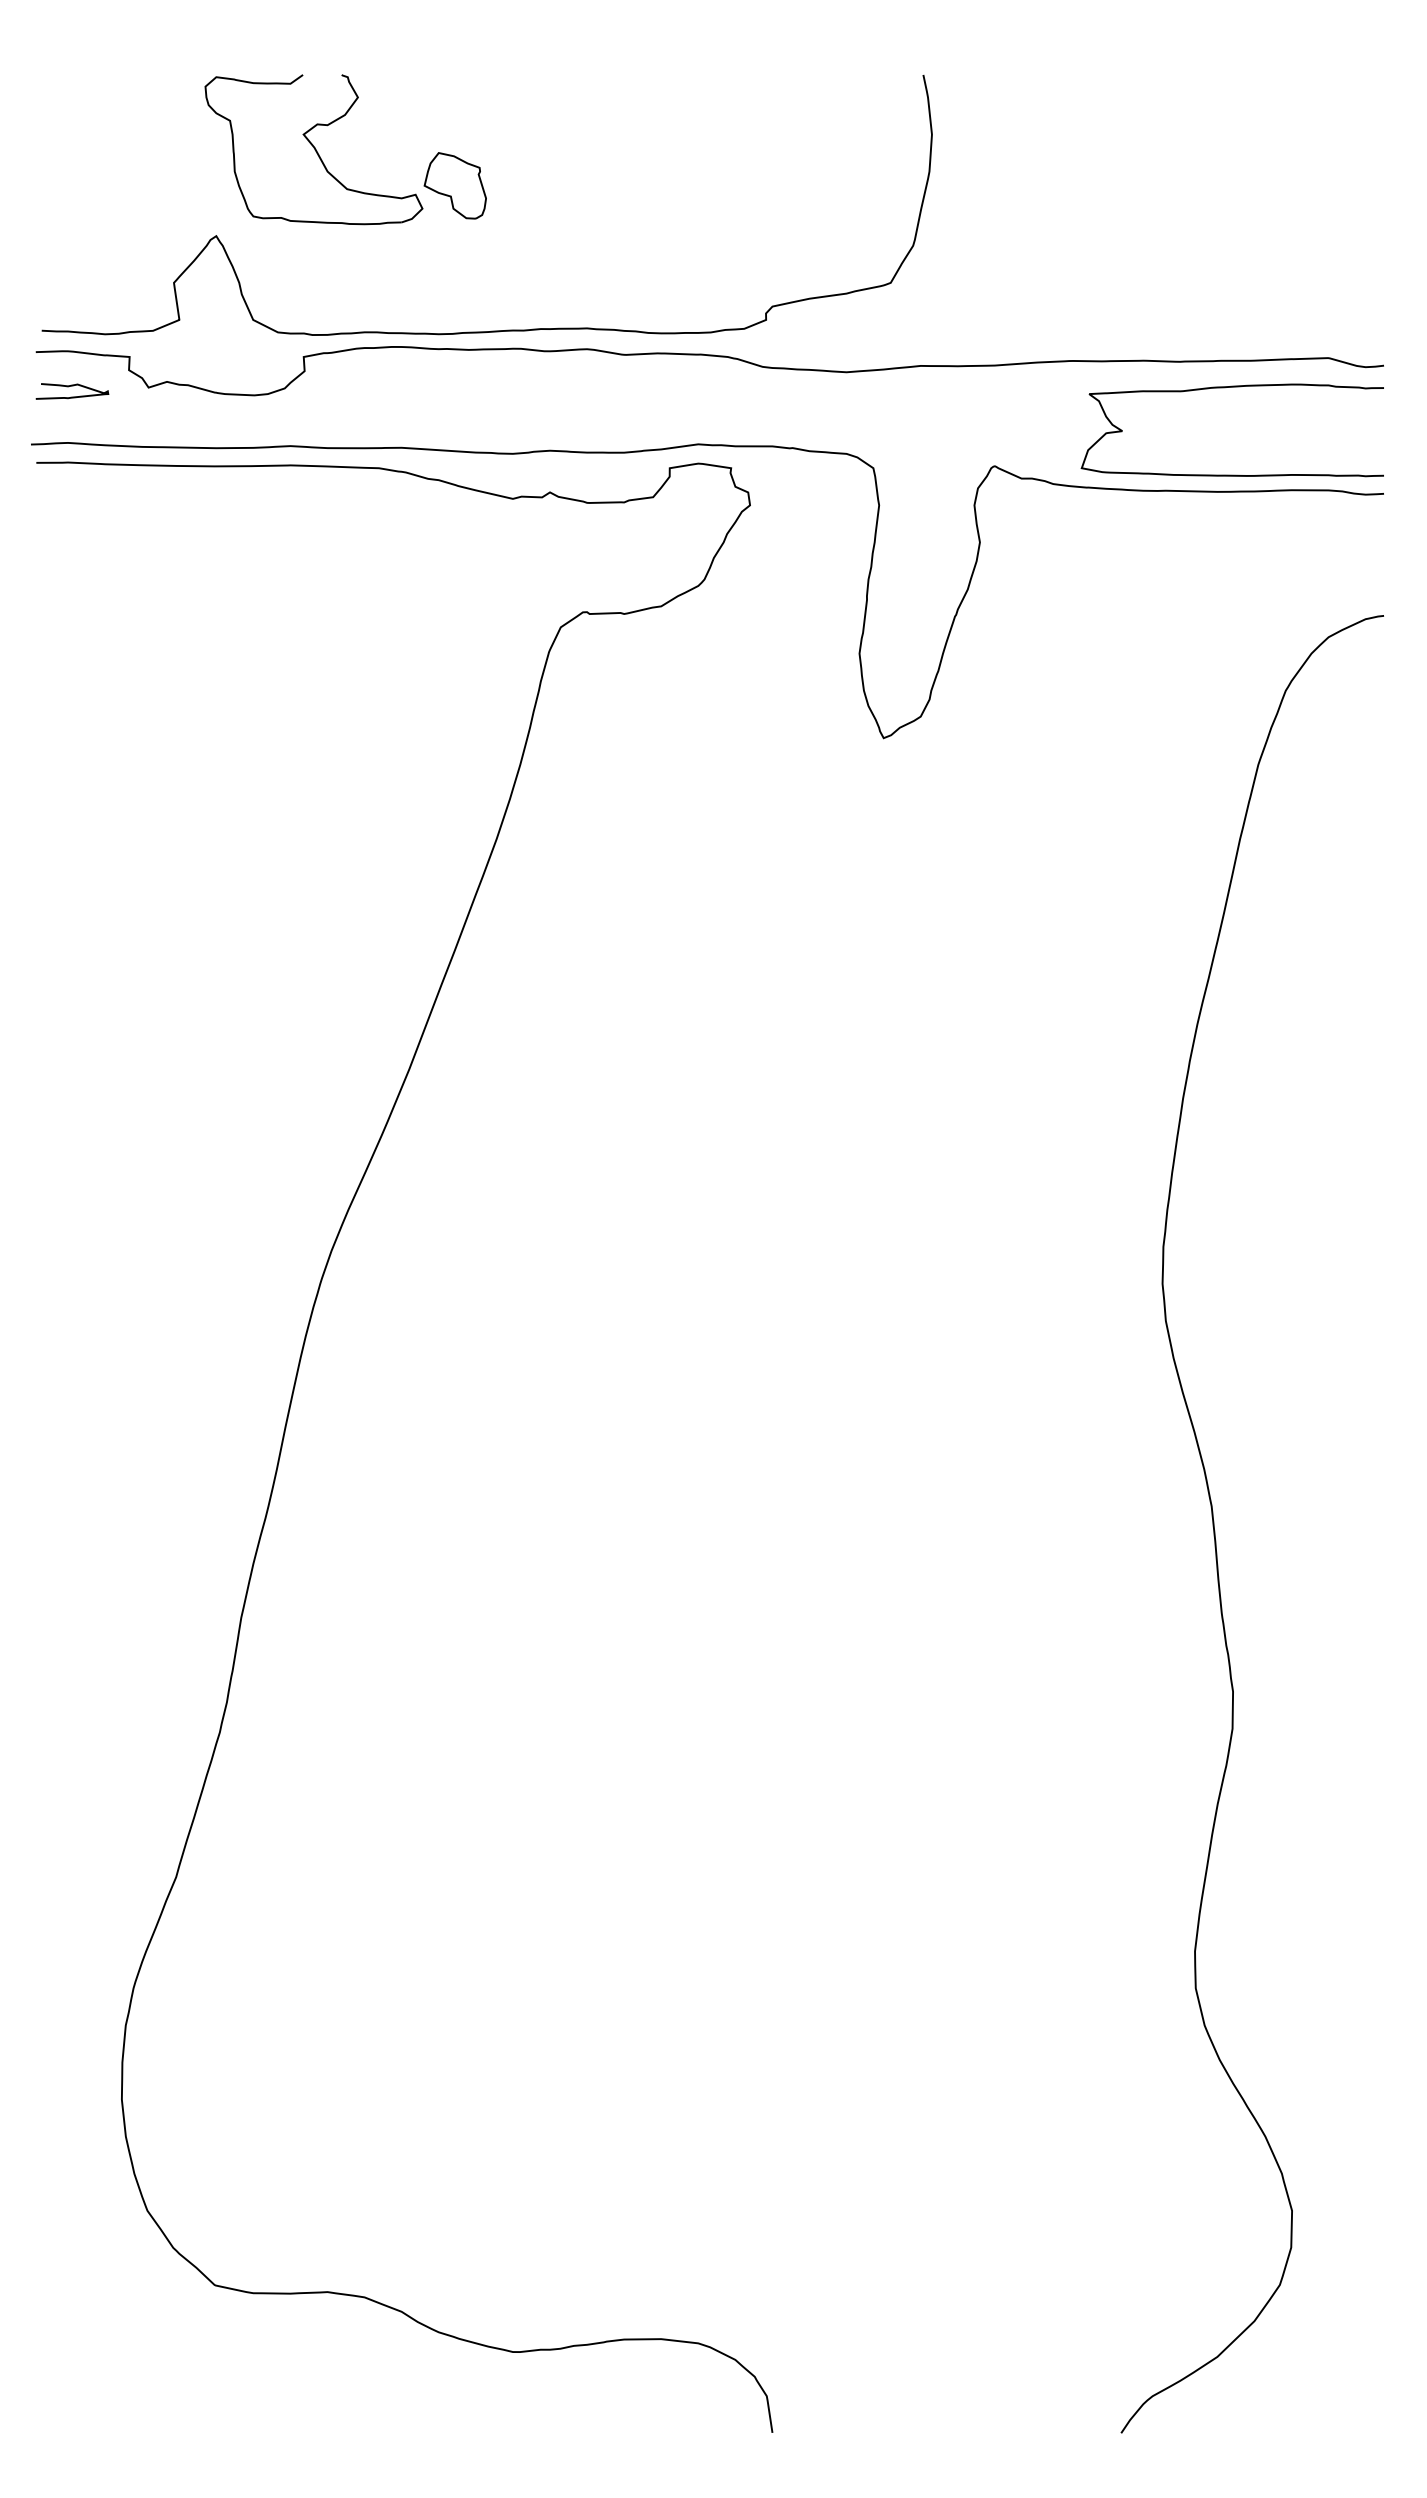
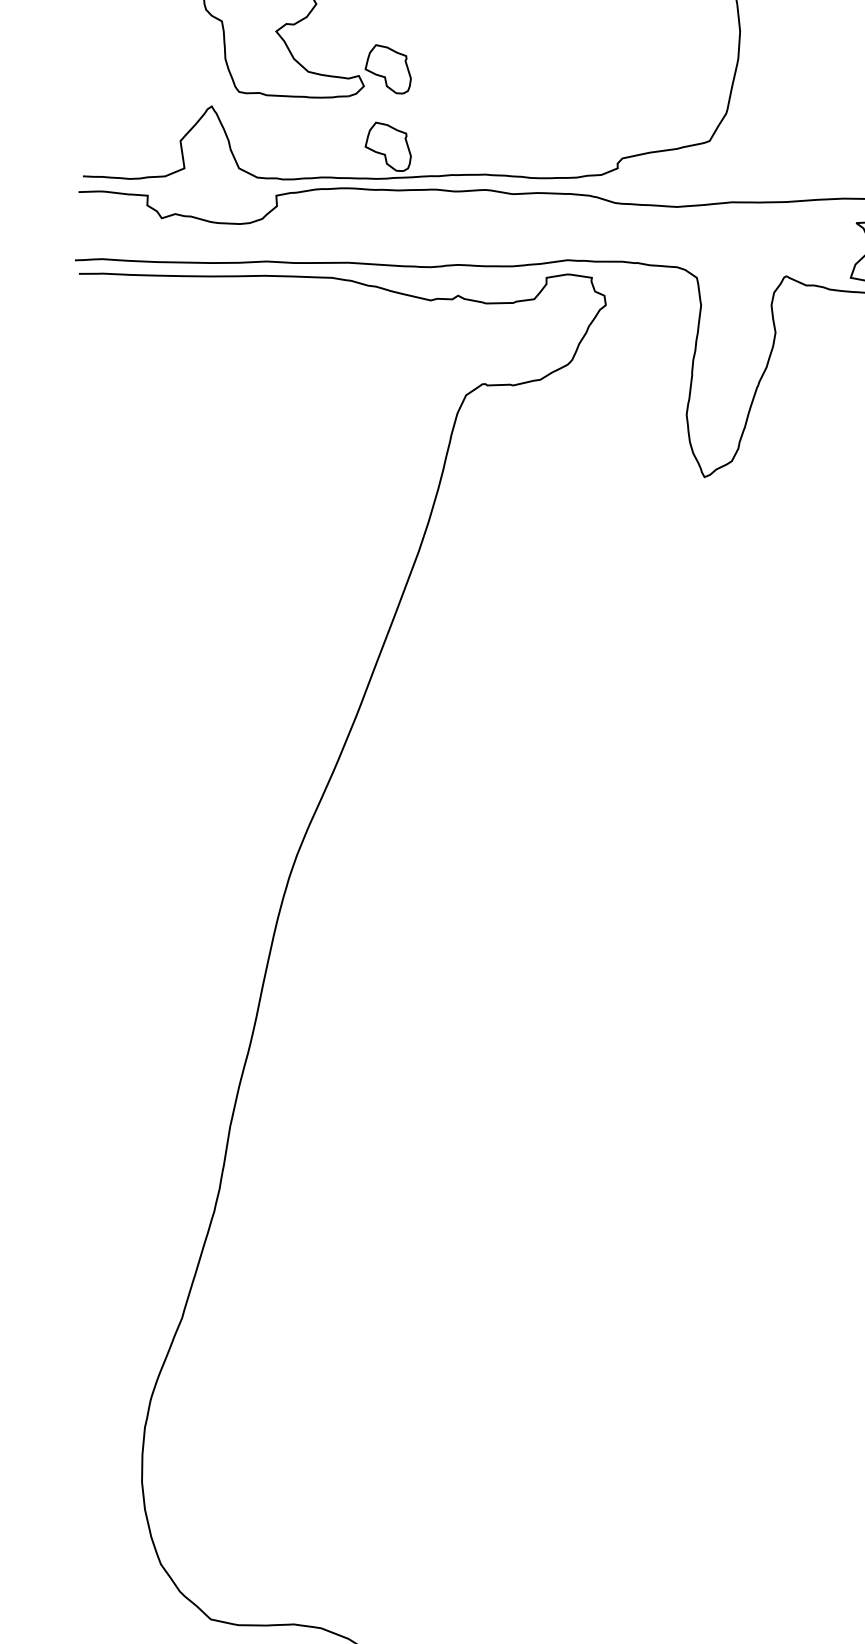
part: (454, 290) -> (387, 146), added
curve: (72, 386) -> (105, 217), removed

